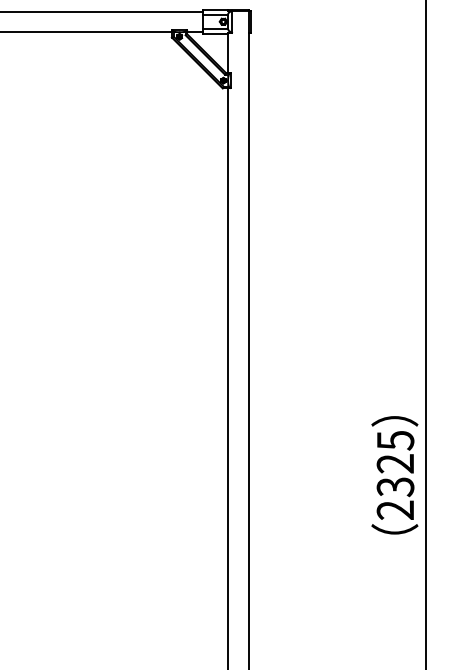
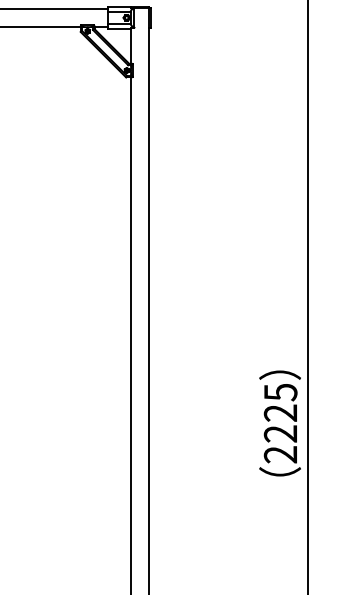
text: (395, 487) -> (280, 434), 2325 -> 2225

